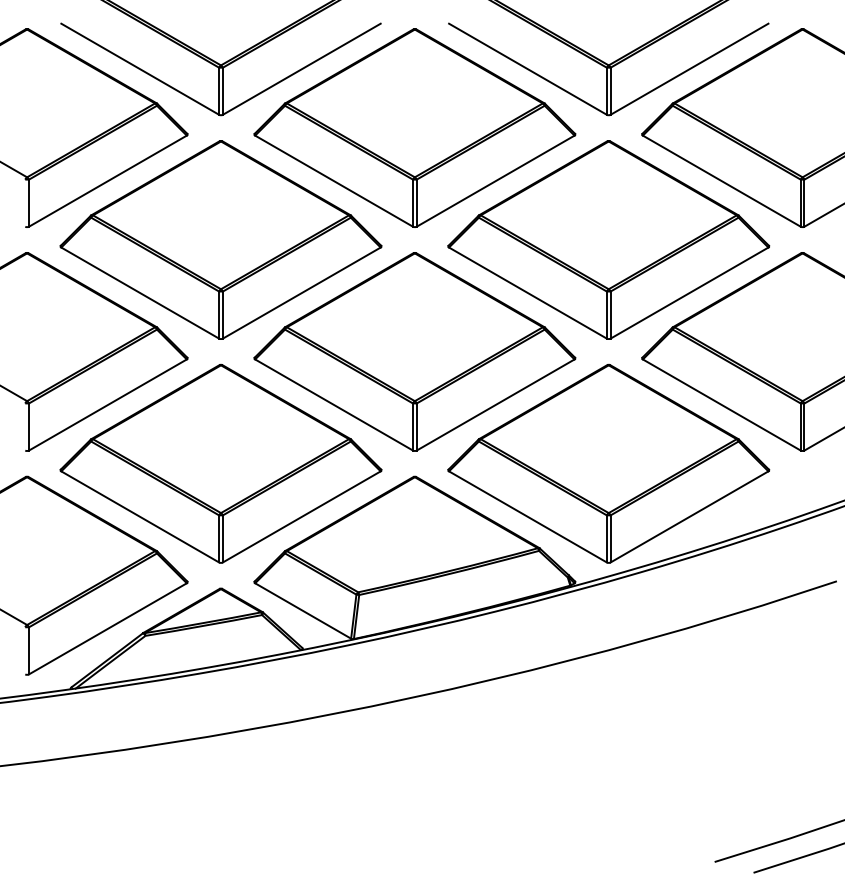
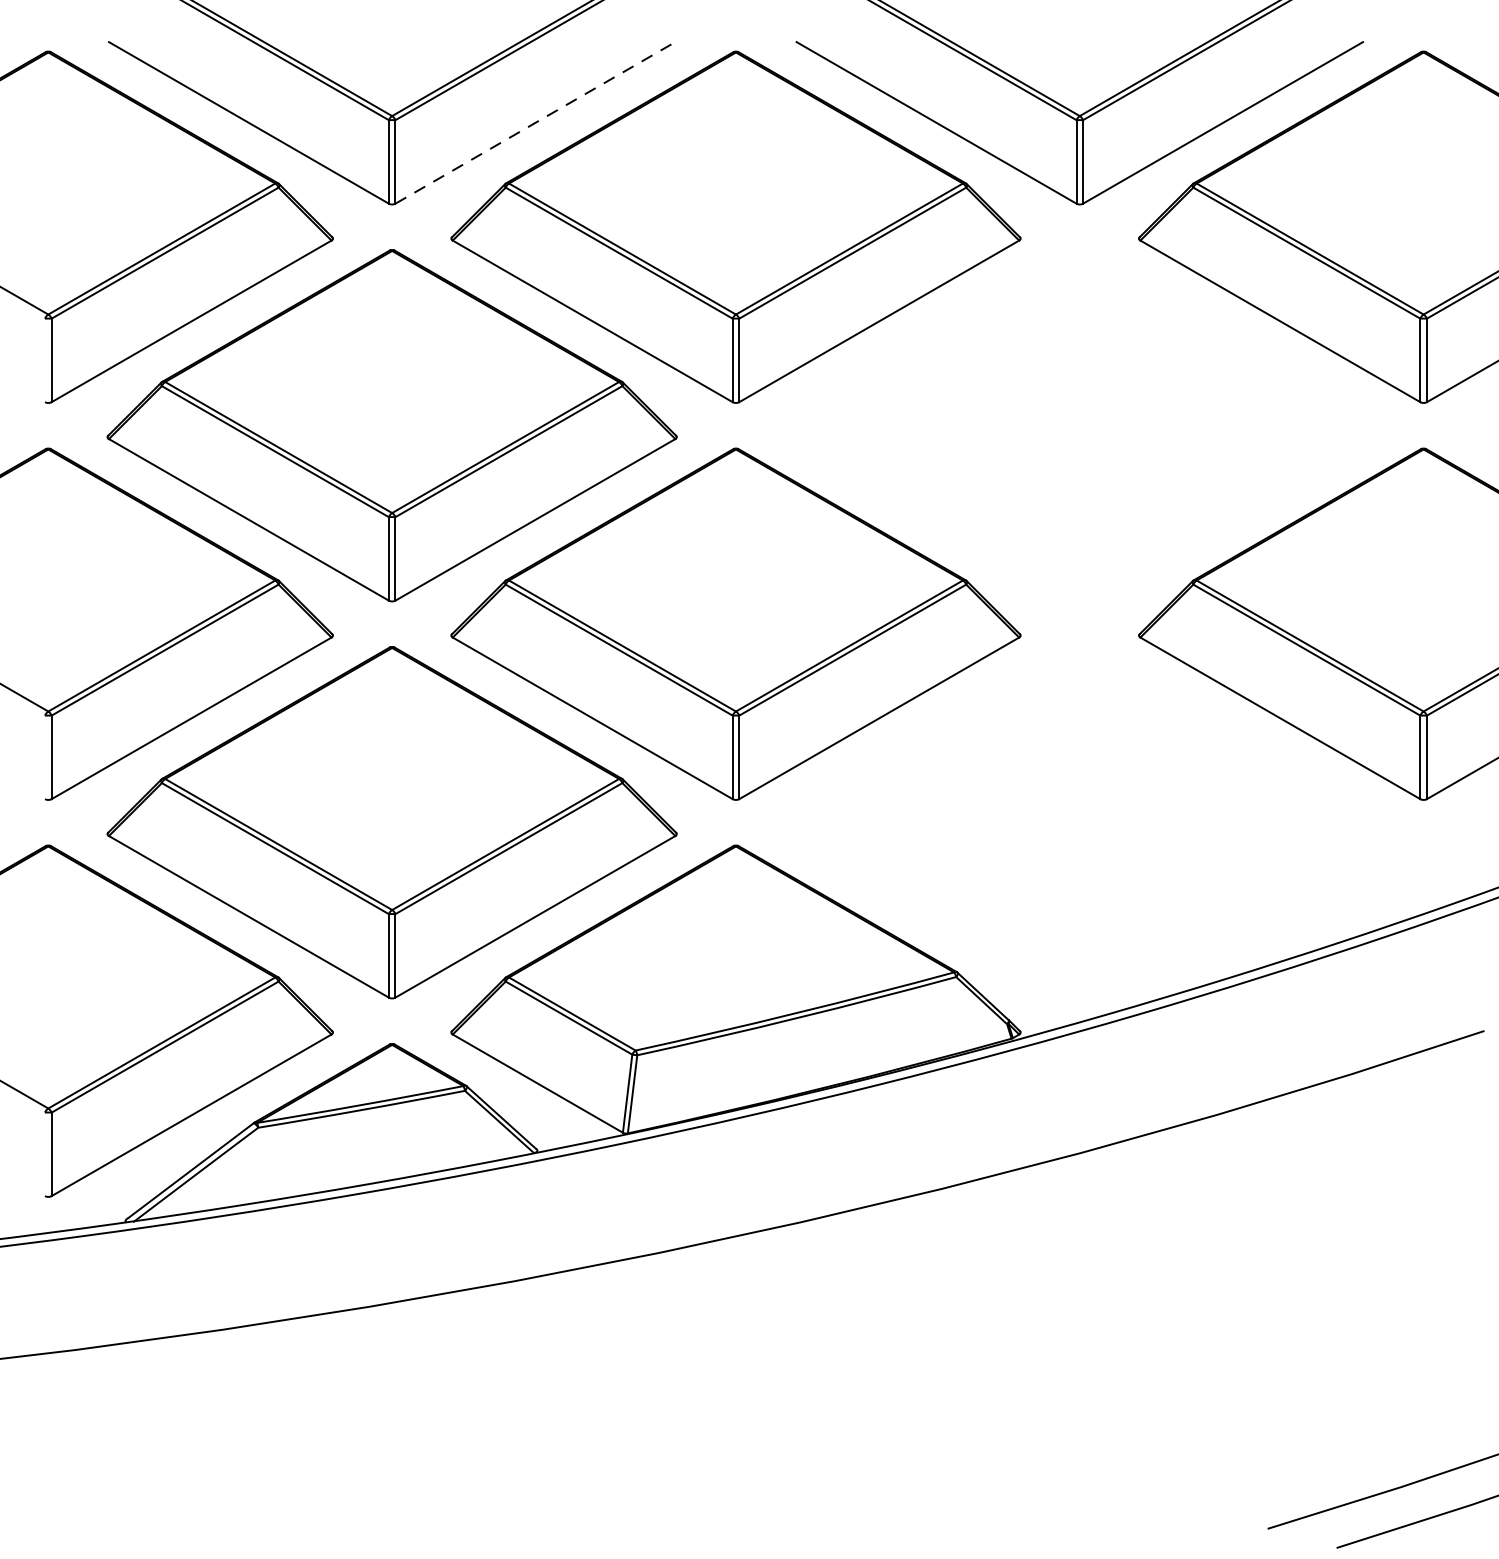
line: (302, 69) -> (536, 123), solid -> dashed
part: (608, 239) -> (1079, 424), removed
part: (608, 463) -> (1079, 822), removed

